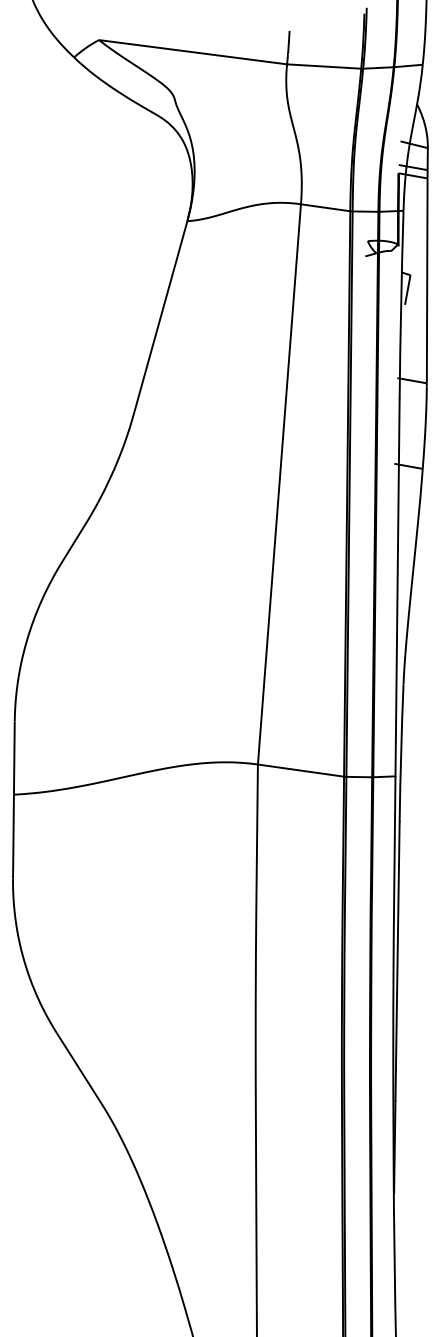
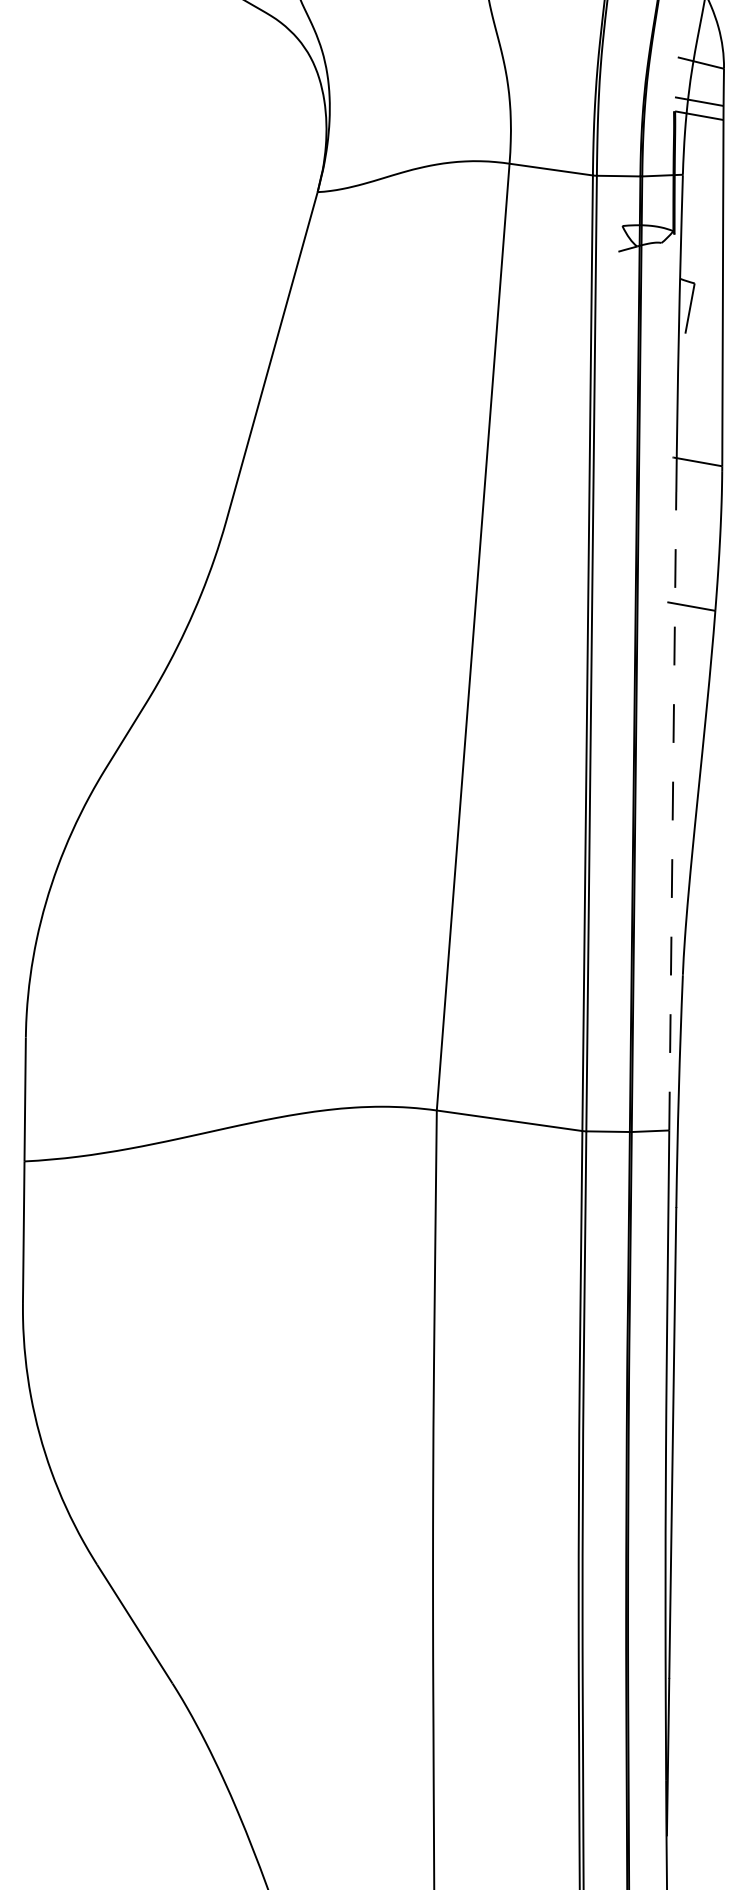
line: (397, 587) -> (672, 811), solid -> dashed

